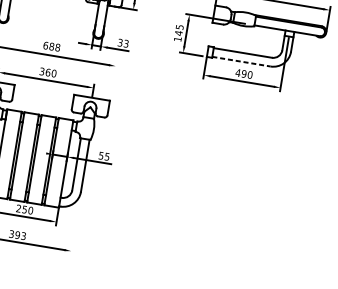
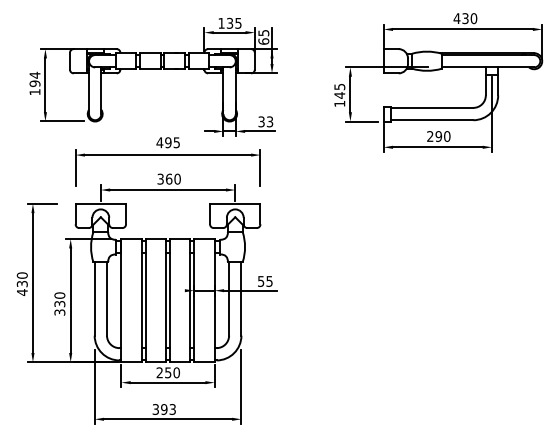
text: (51, 46) -> (168, 142), 688 -> 495
line: (241, 61) -> (432, 120), dashed -> solid
text: (237, 72) -> (429, 136), 490 -> 290
line: (114, 75) -> (260, 168), added
line: (75, 227) -> (241, 386), added

